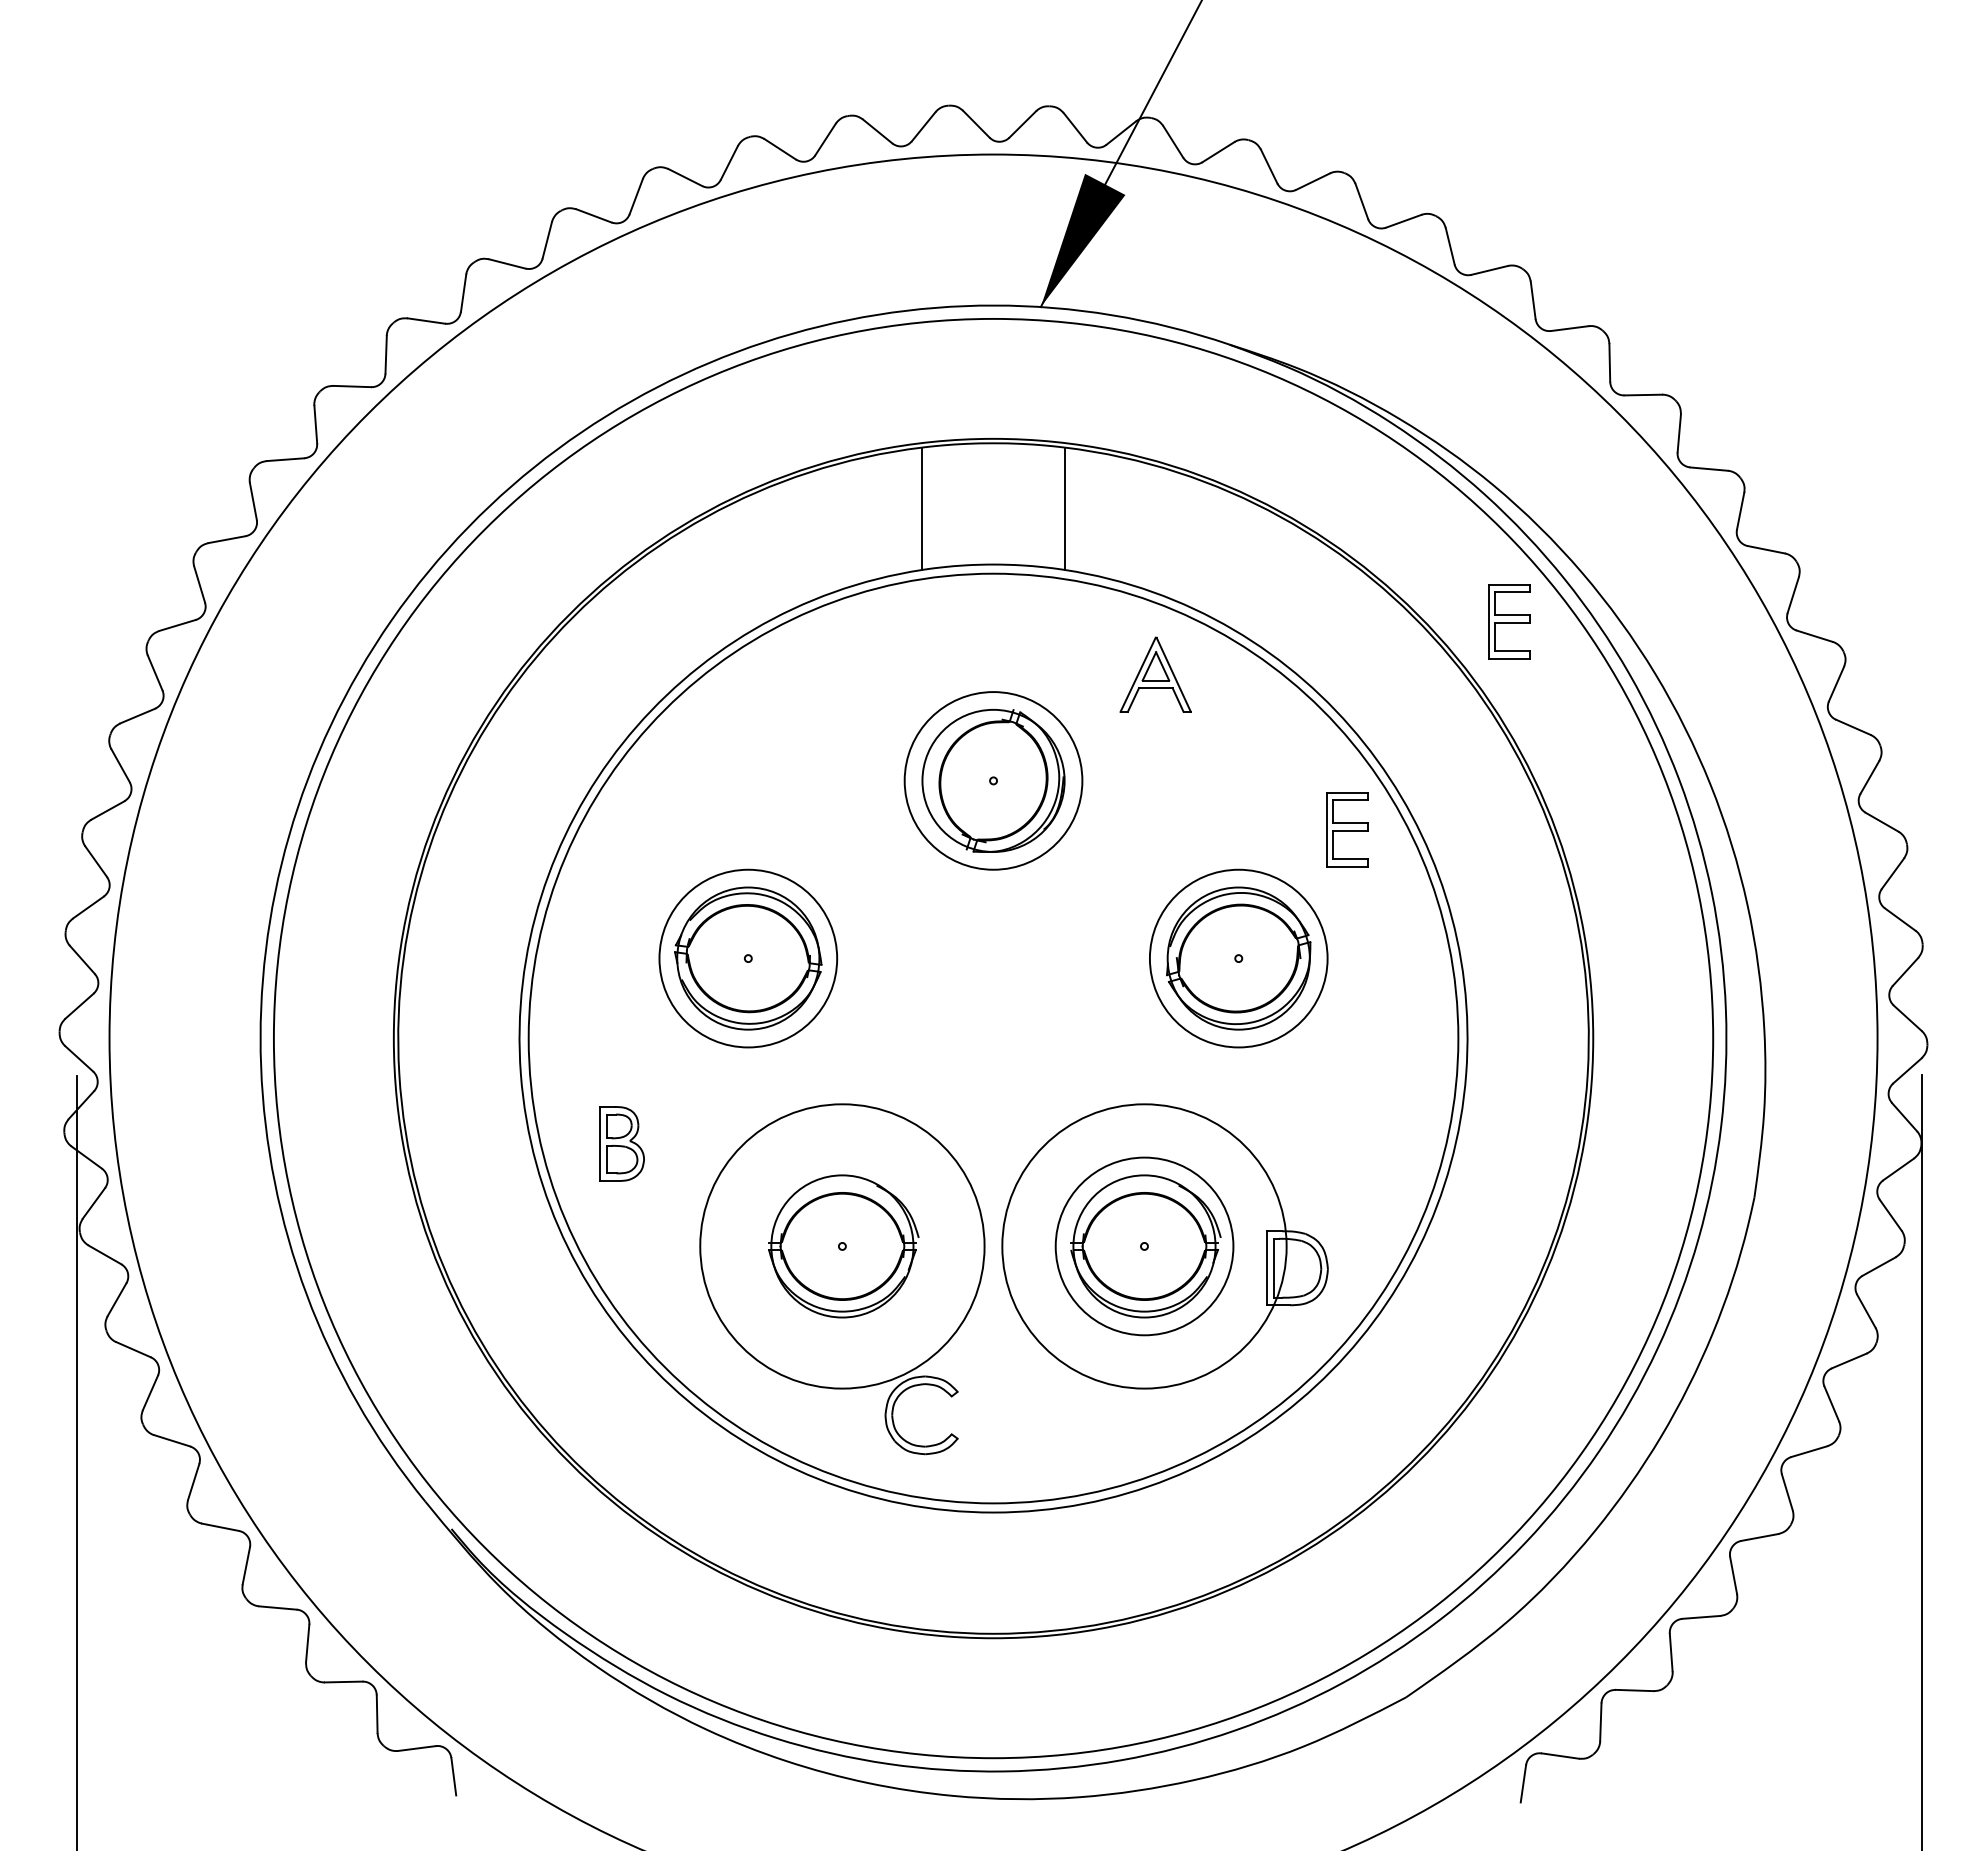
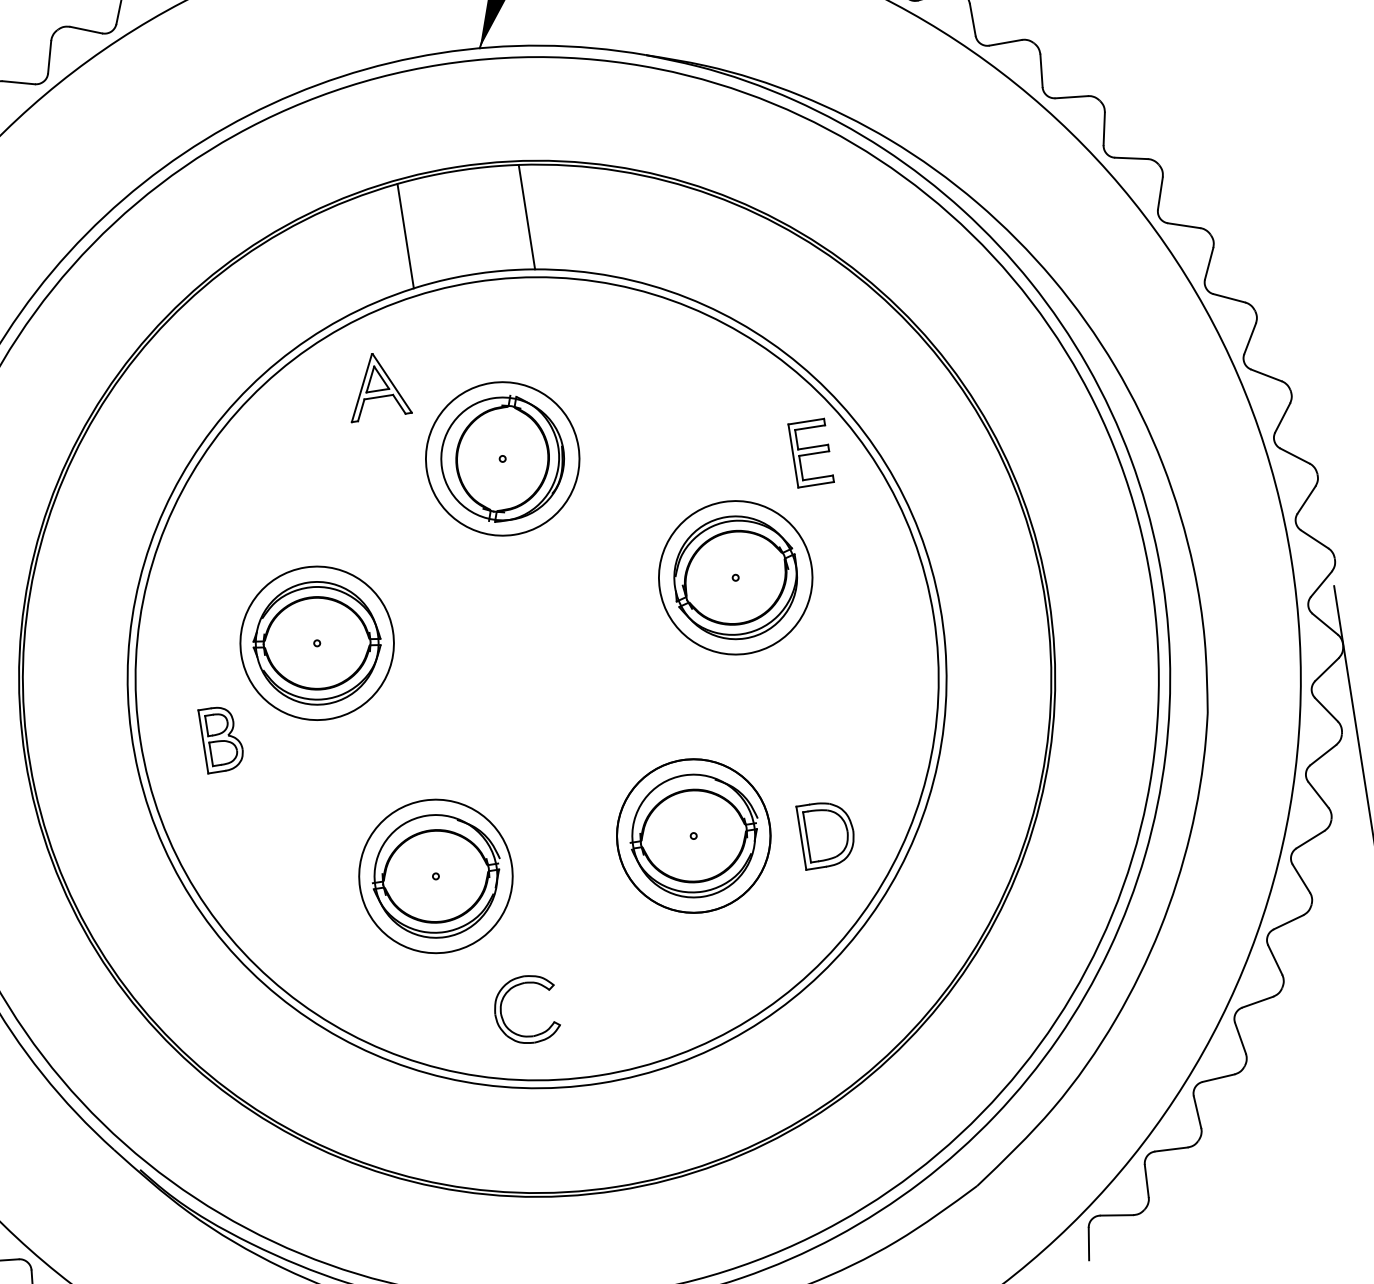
part: (1509, 621) -> (921, 253), removed
part: (1155, 674) -> (376, 385), moved
part: (621, 1143) -> (221, 738), moved
circle: (842, 1246) -> (436, 876), size x0.62
circle: (1144, 1246) -> (693, 836), size x0.62

